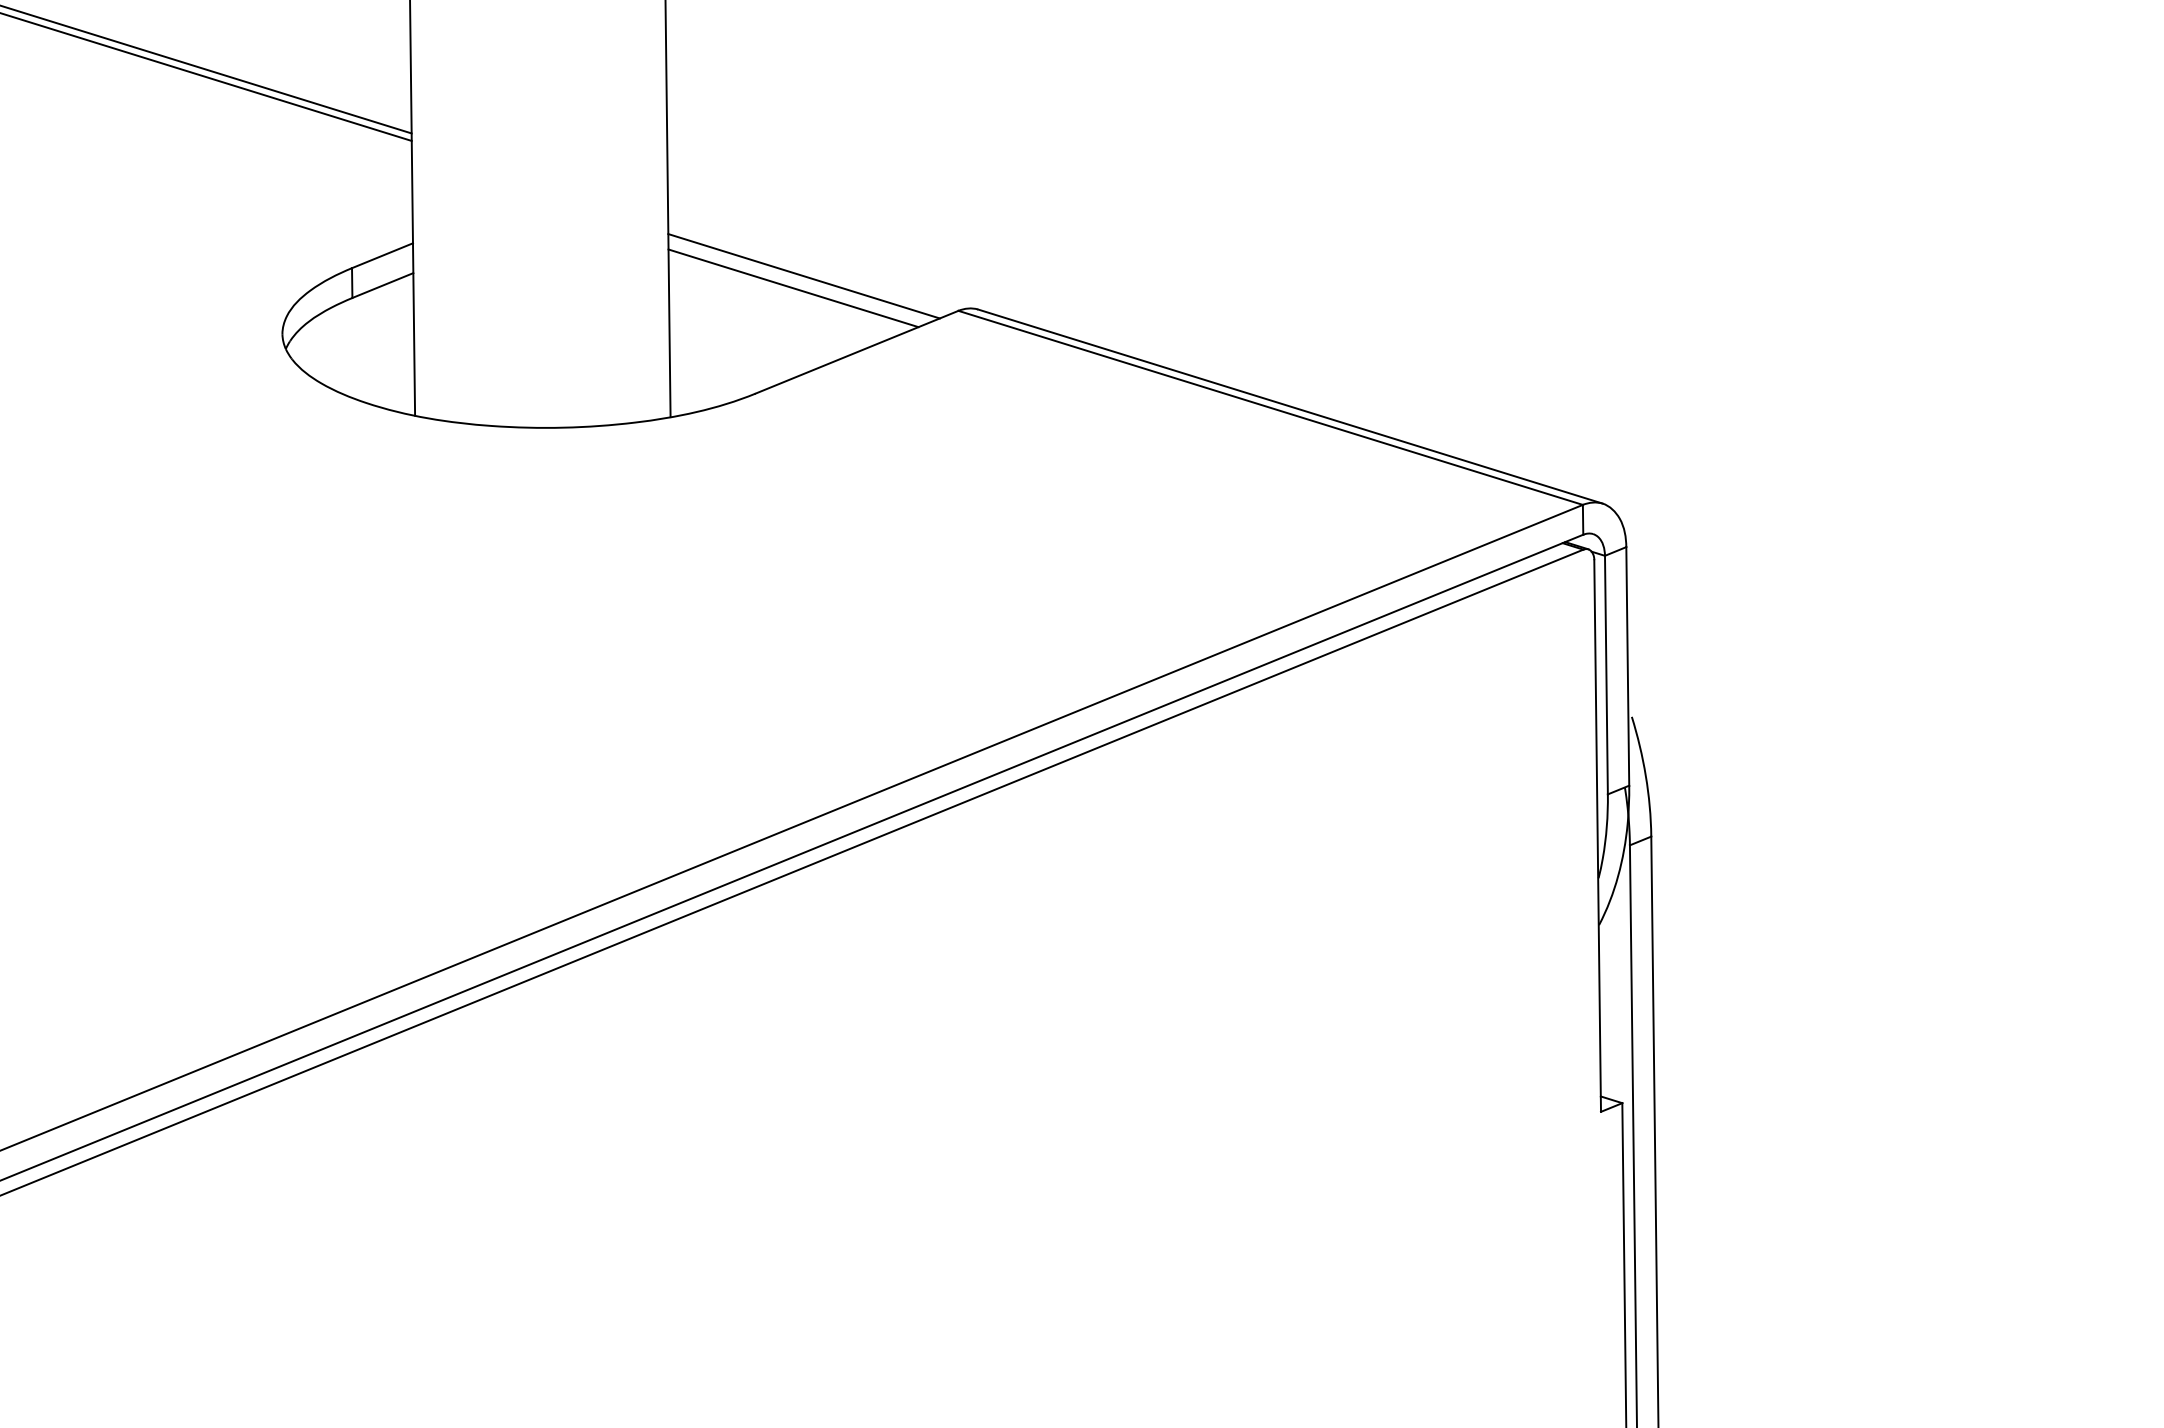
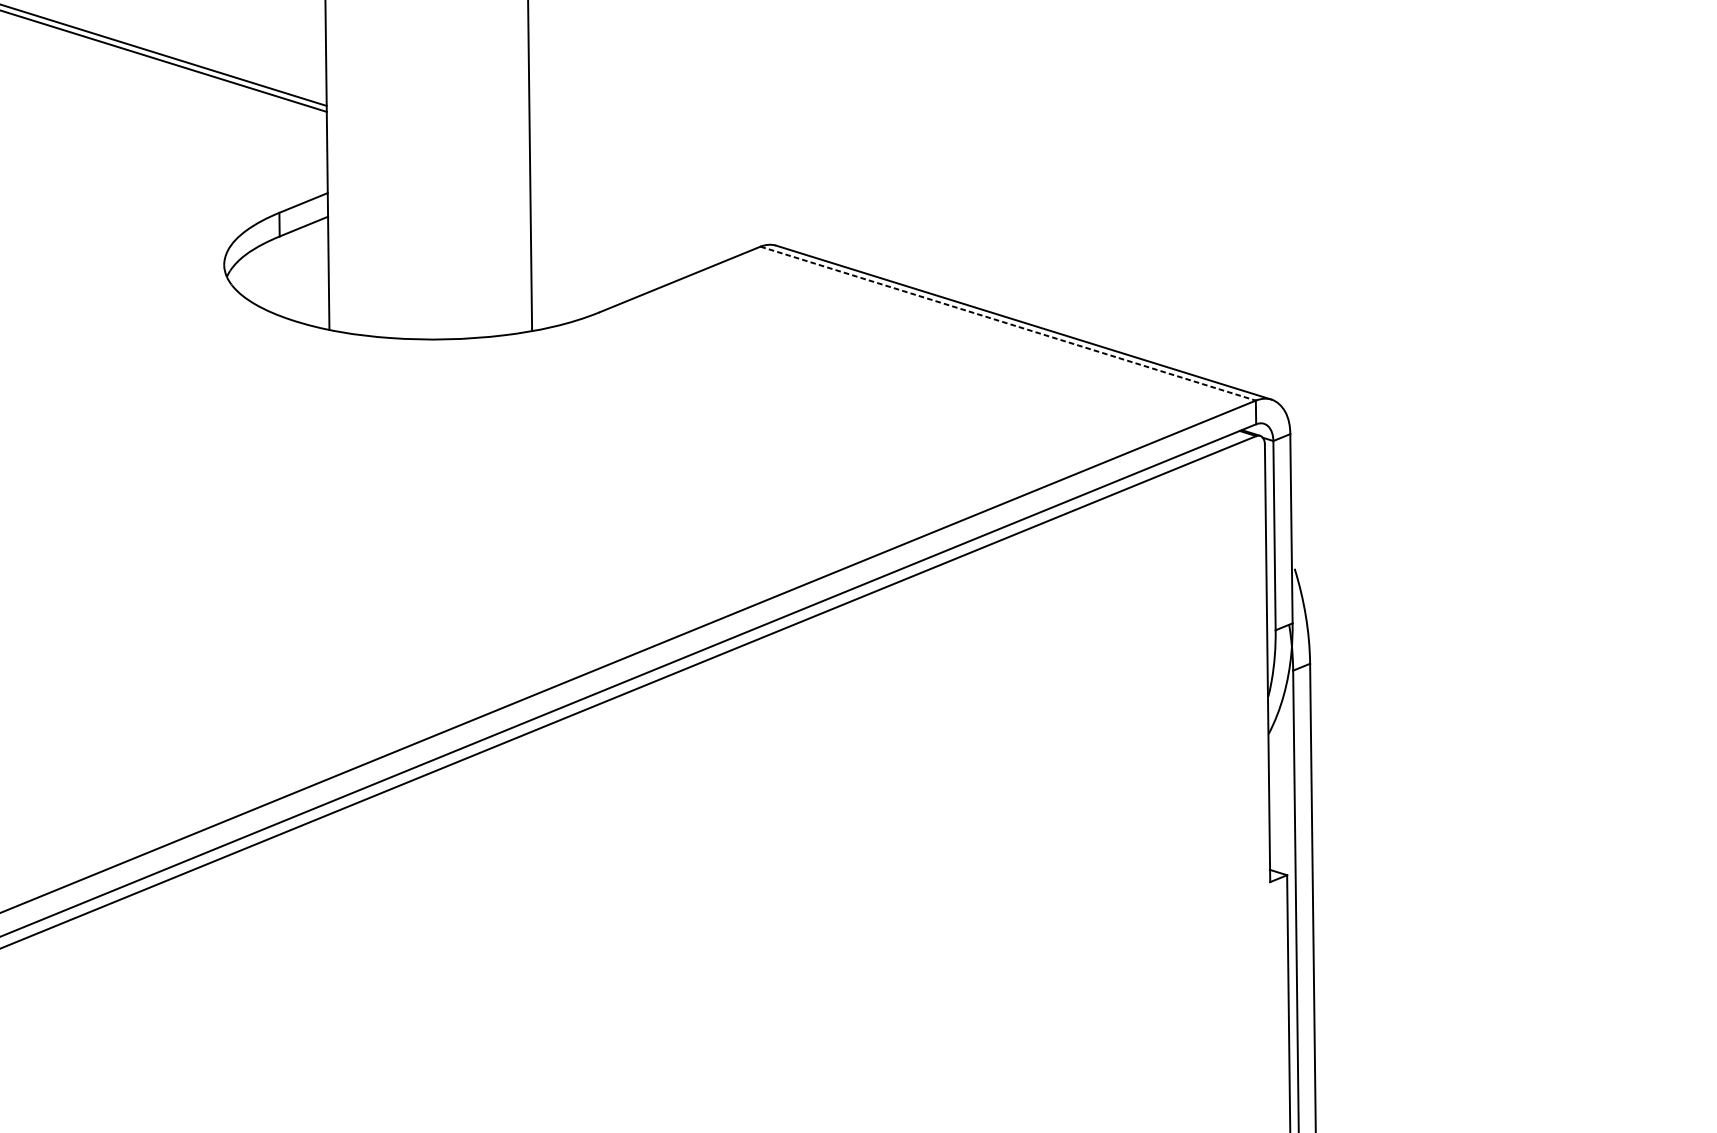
line: (803, 276) -> (637, 219), removed
line: (793, 288) -> (629, 228), removed
line: (1270, 407) -> (1008, 323), solid -> dashed

